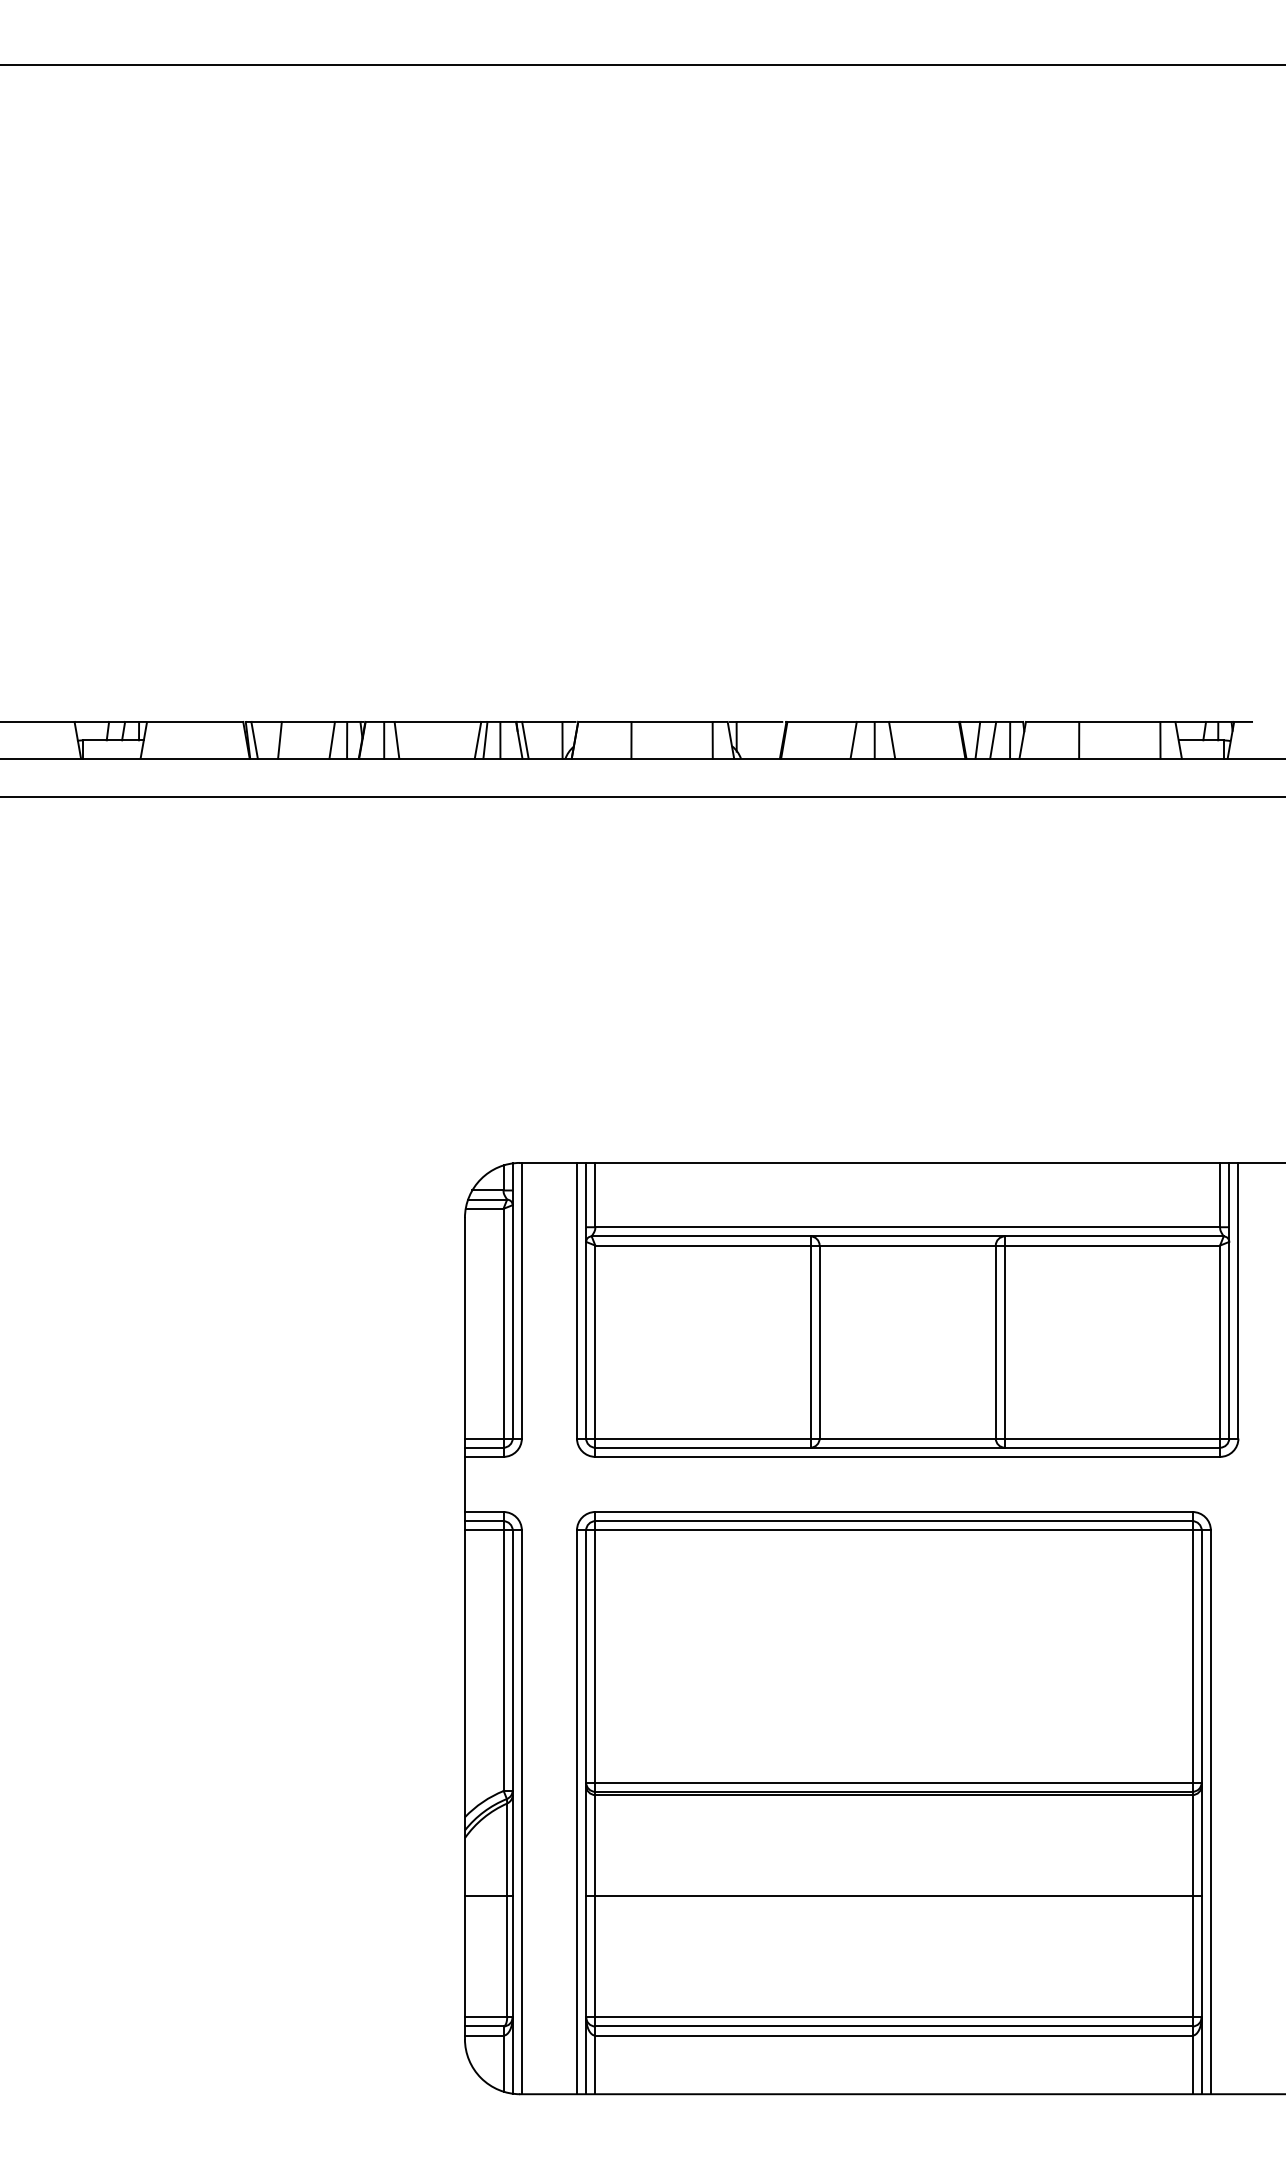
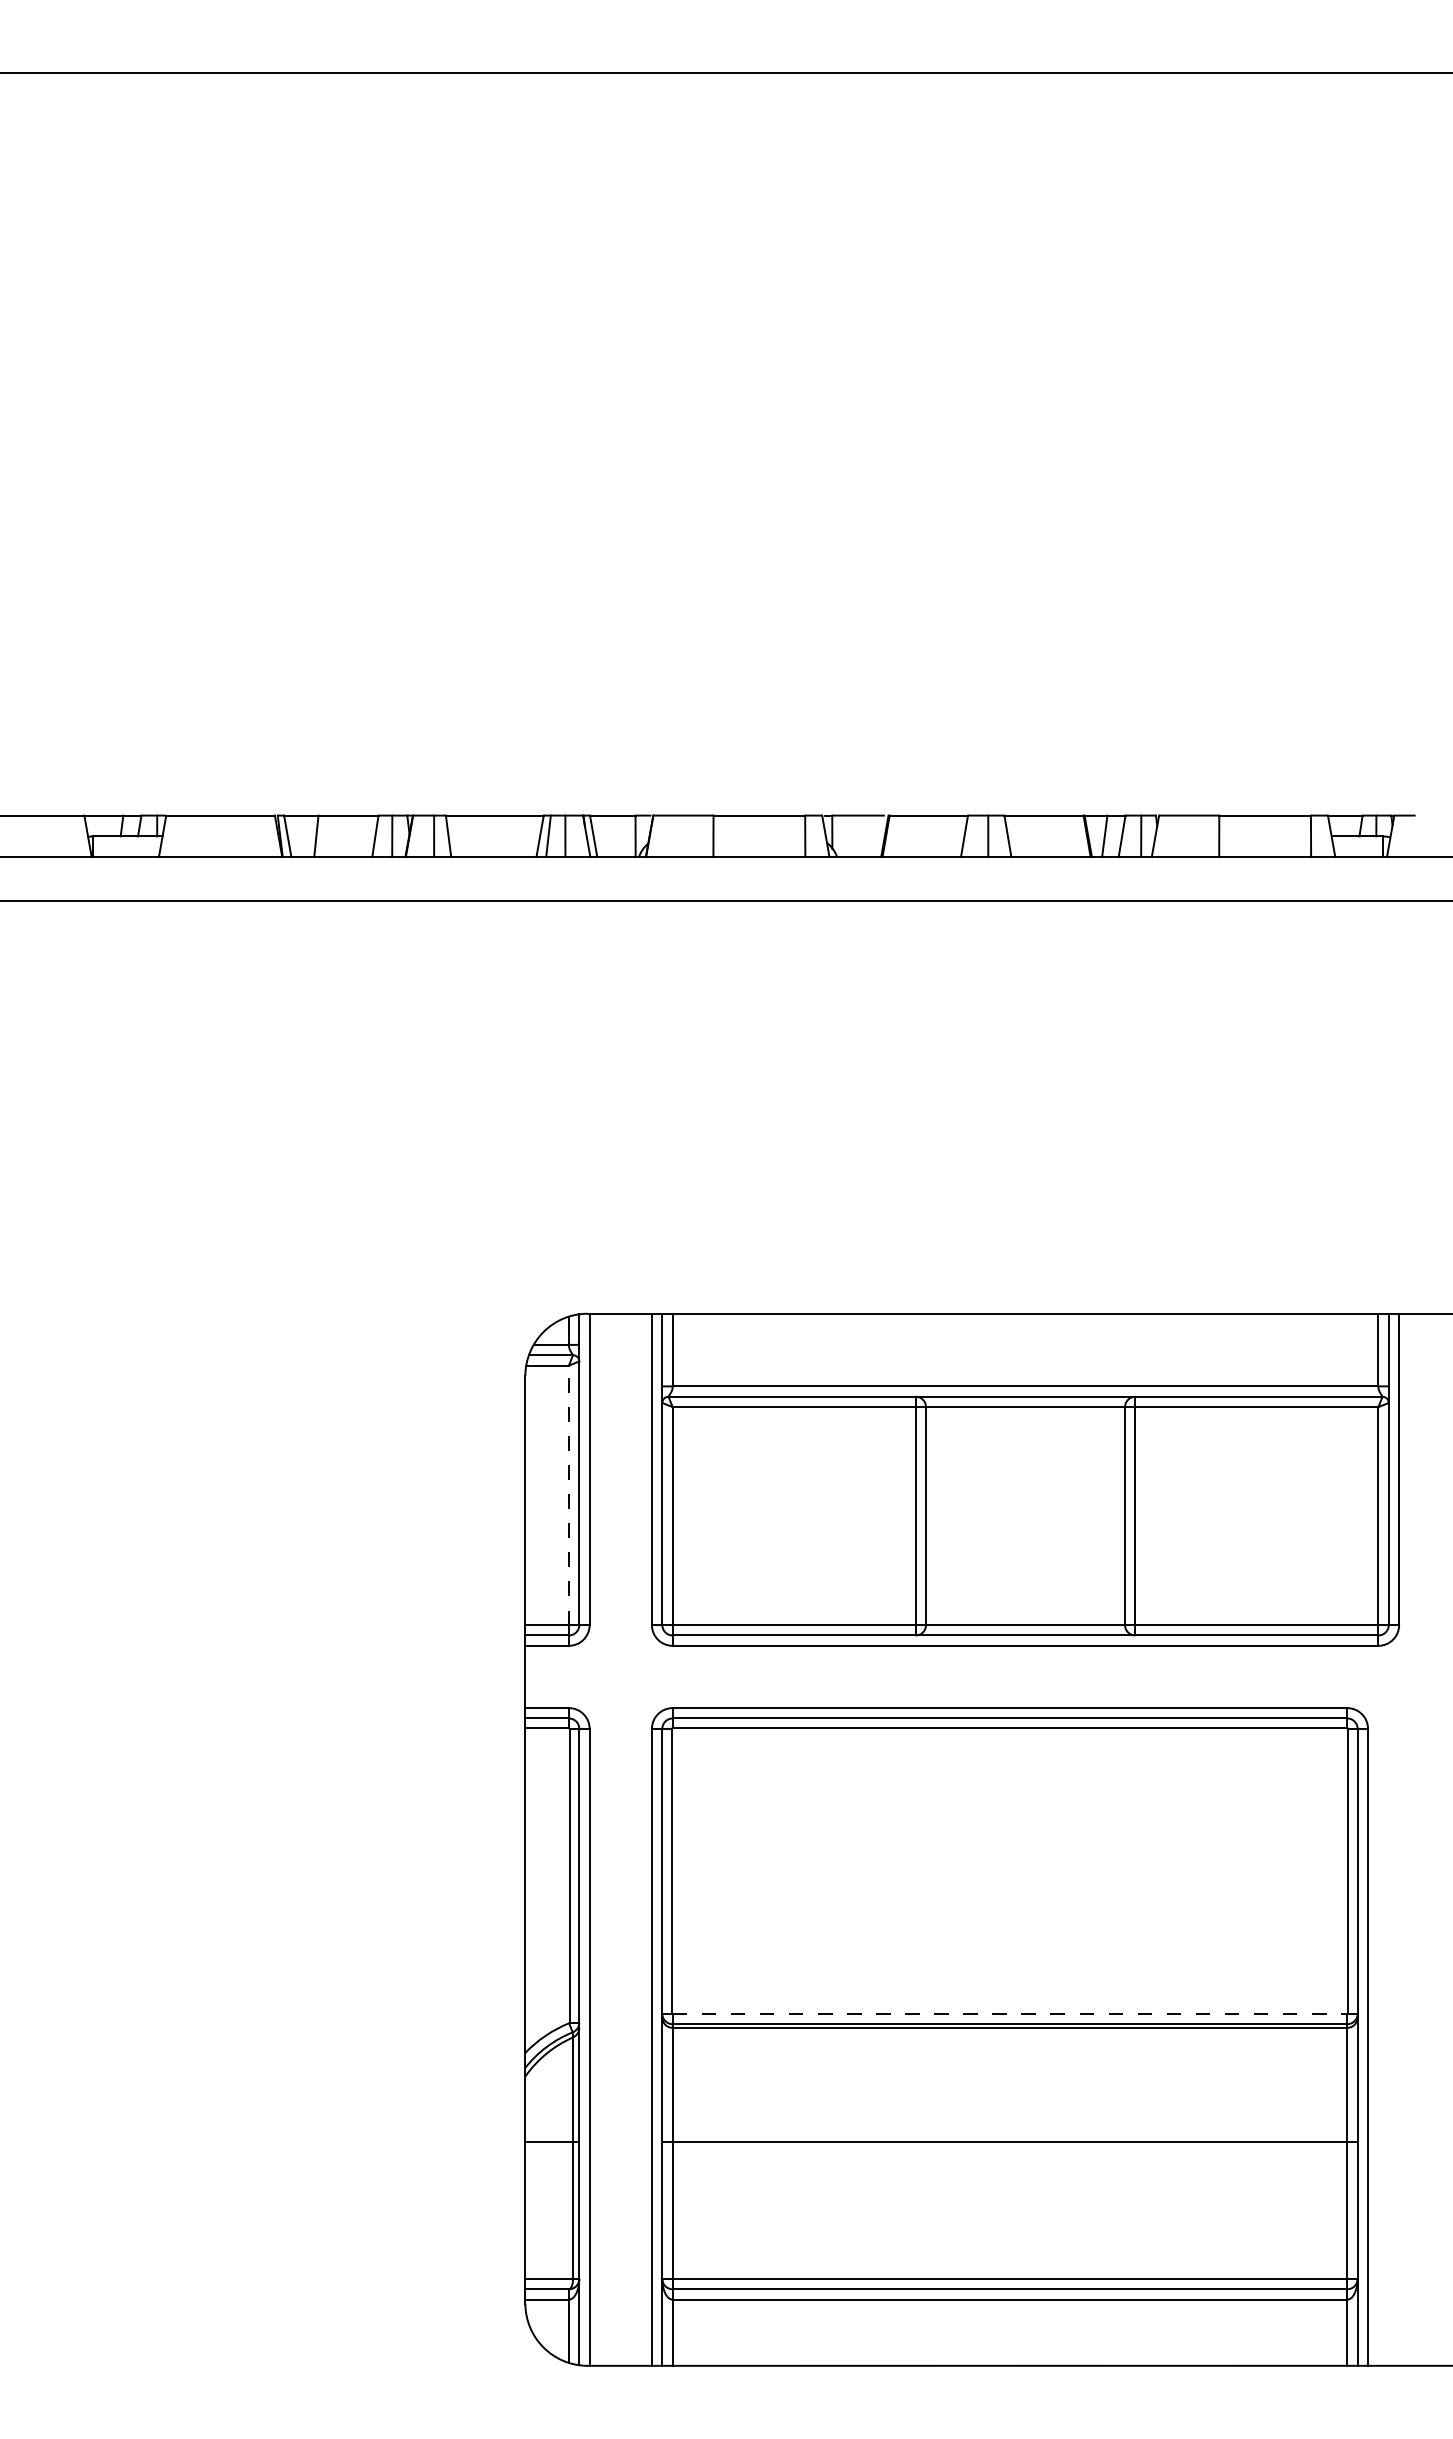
line: (503, 1323) -> (568, 1495), solid -> dashed
line: (894, 1783) -> (1010, 2014), solid -> dashed

